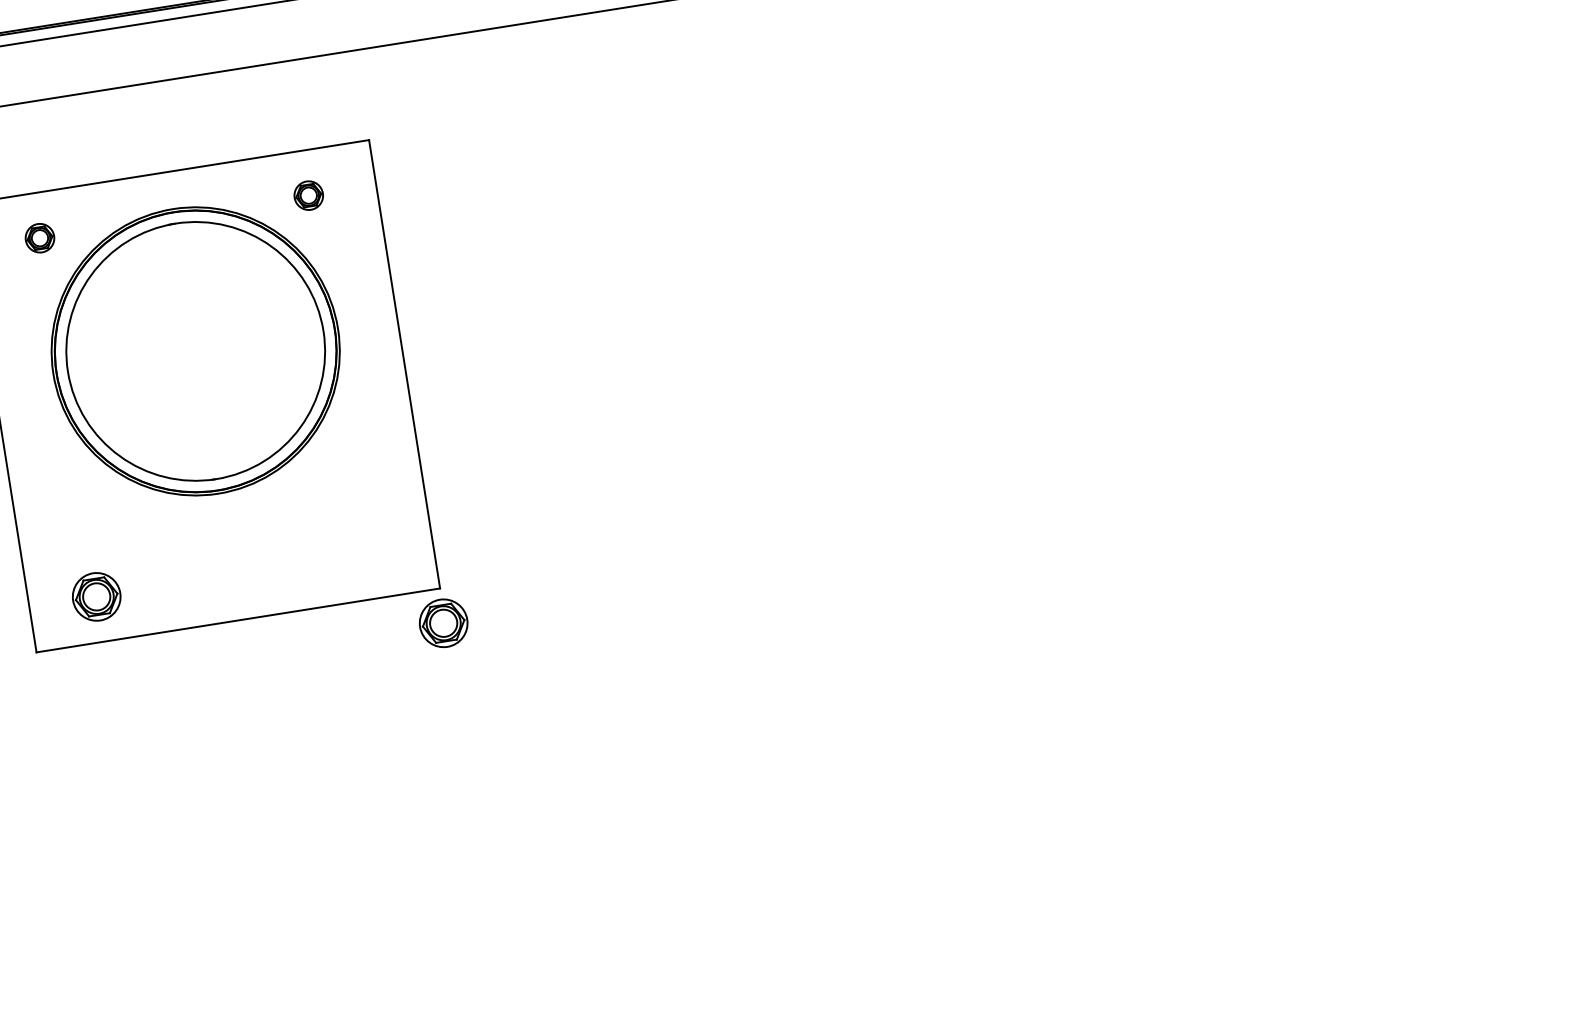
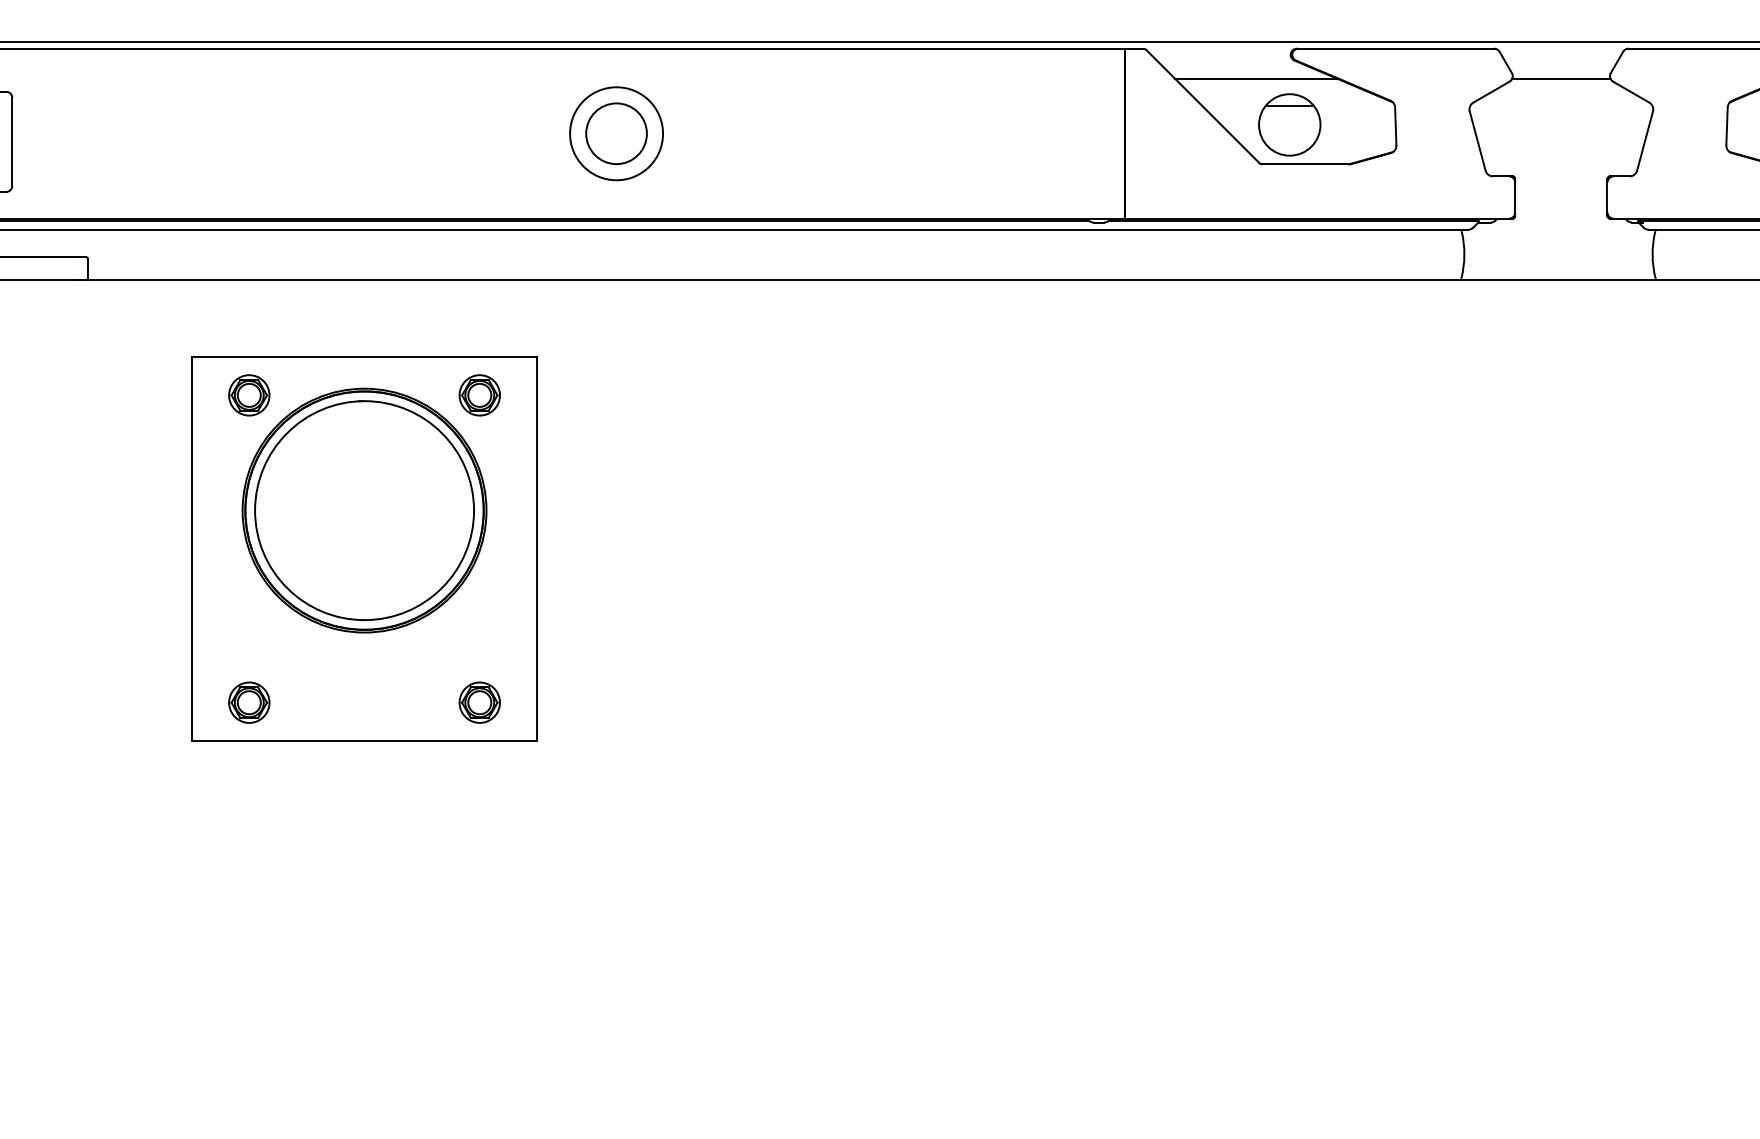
part: (308, 195) -> (479, 395), size x1.67
part: (40, 238) -> (249, 395), size x1.67
part: (443, 623) -> (479, 702), moved

